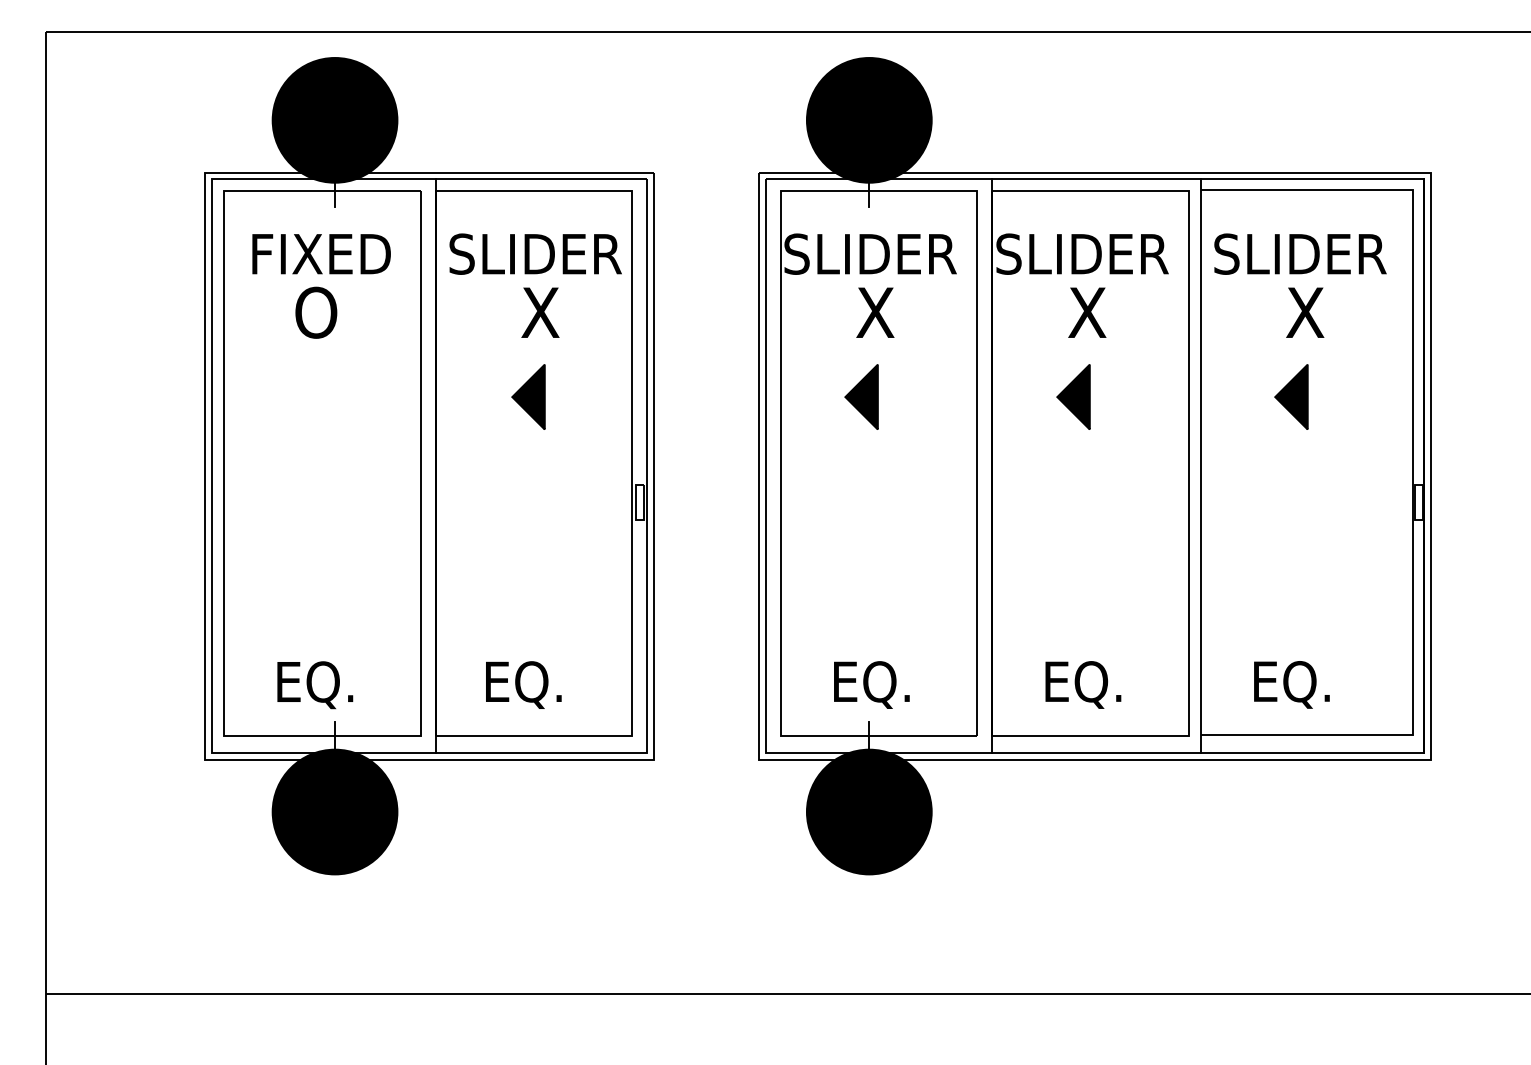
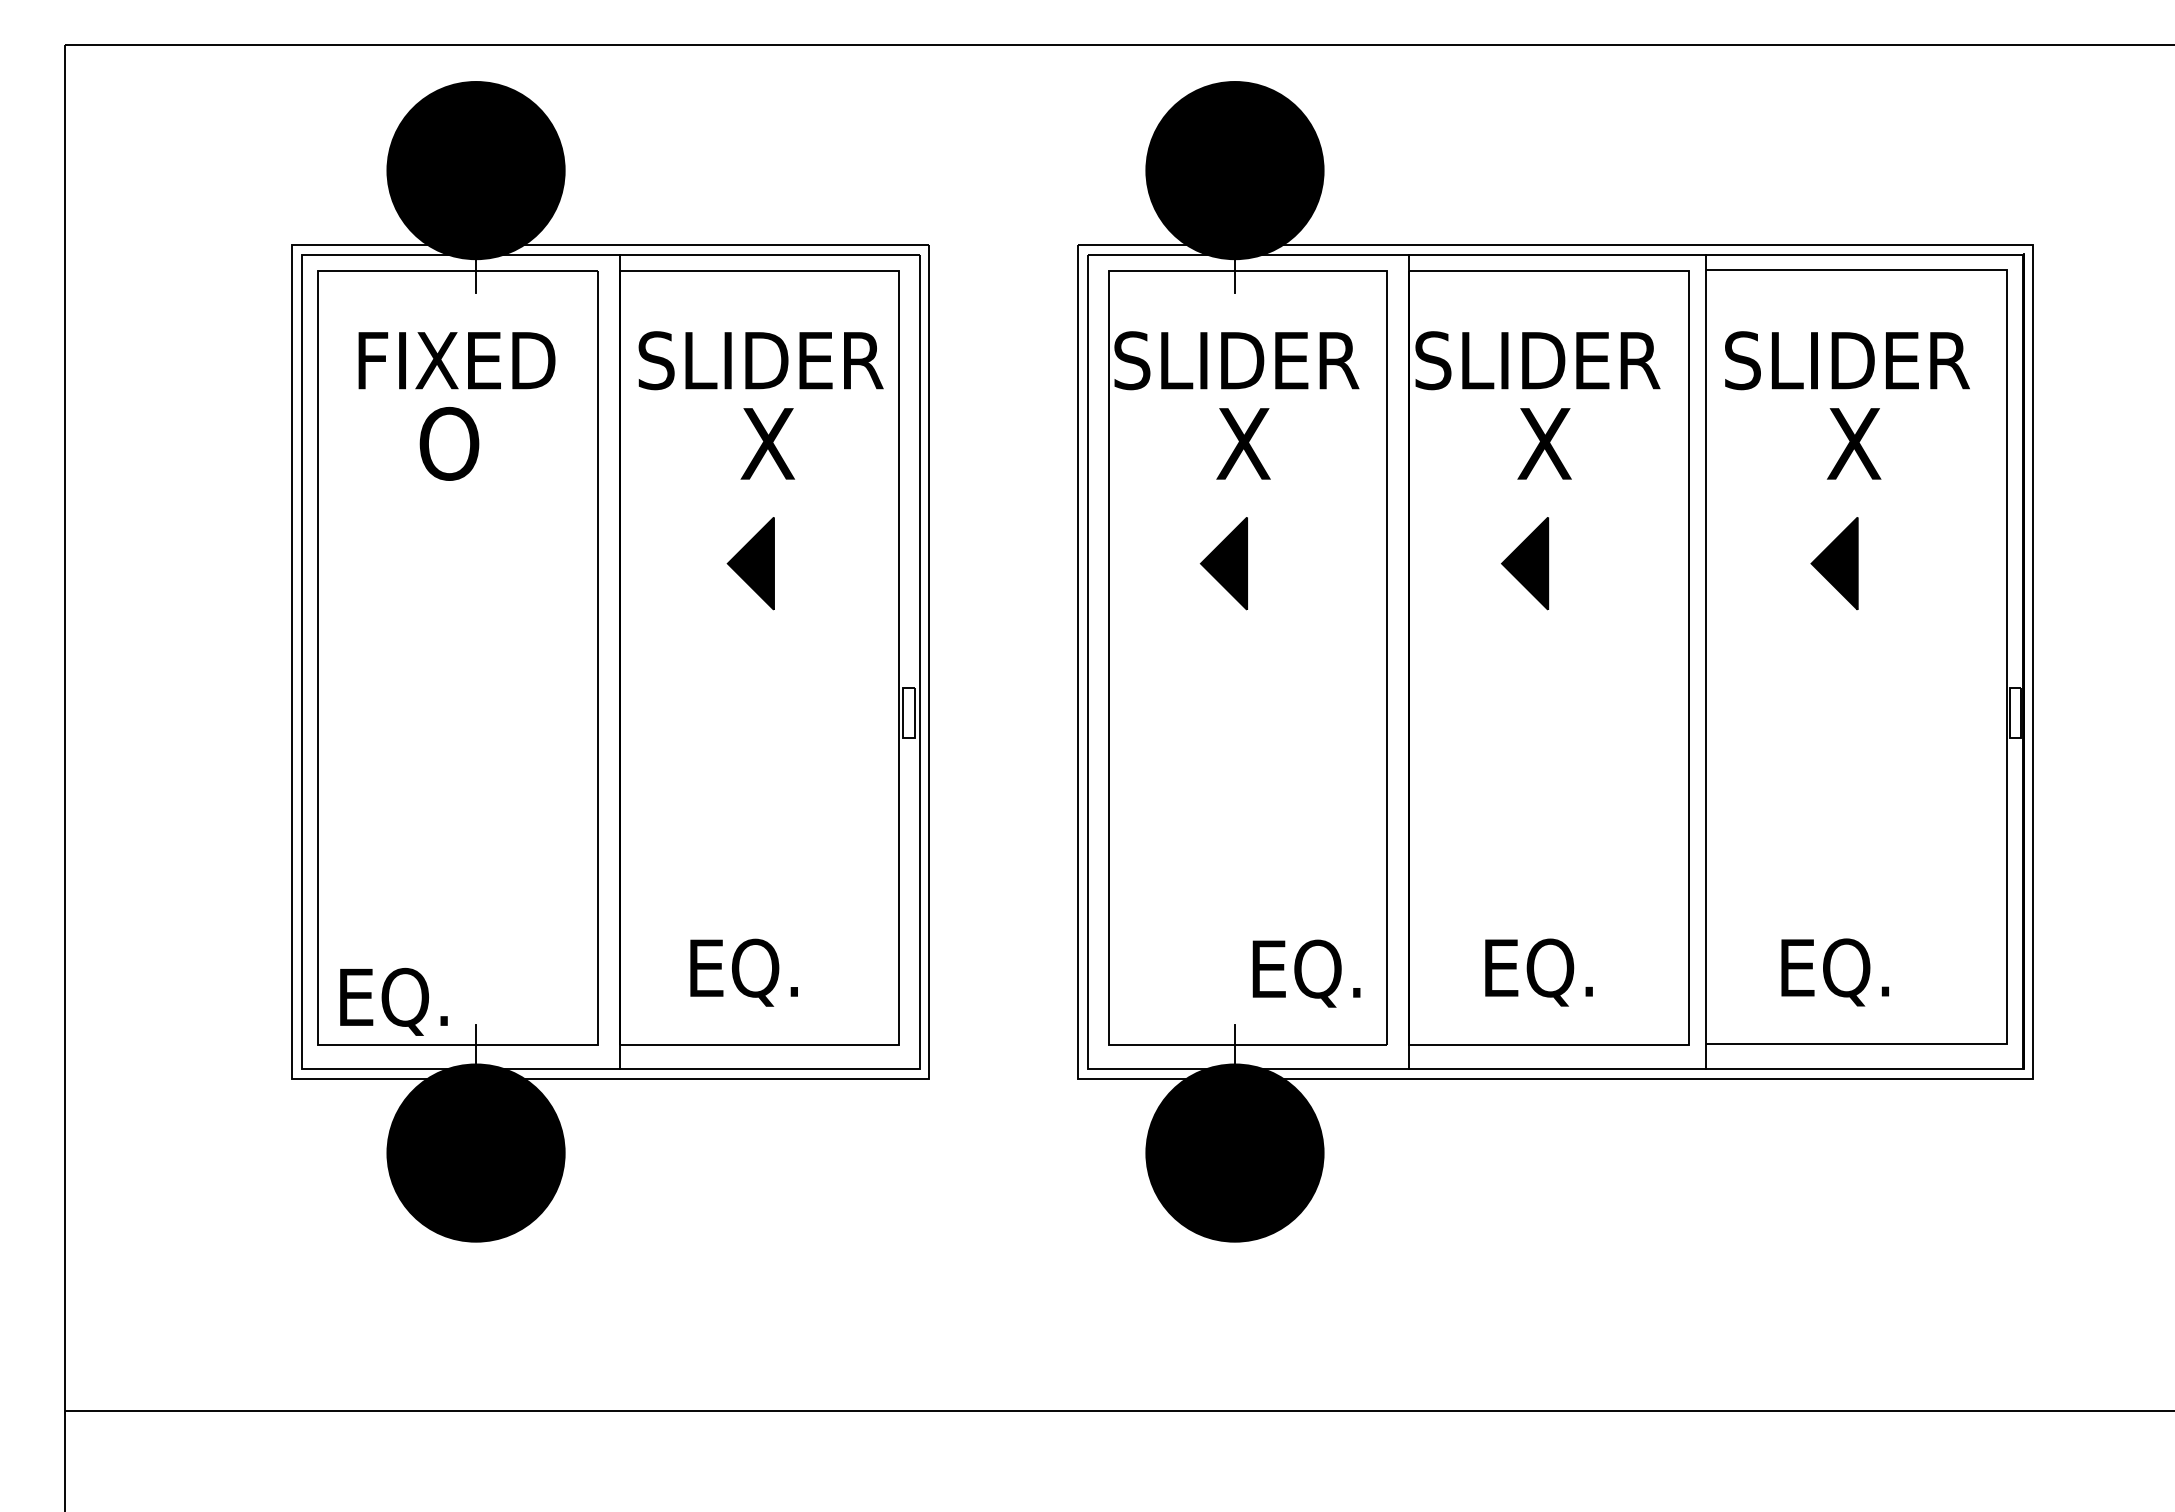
text: (314, 684) -> (393, 1001), moved
text: (871, 684) -> (1306, 973), moved

